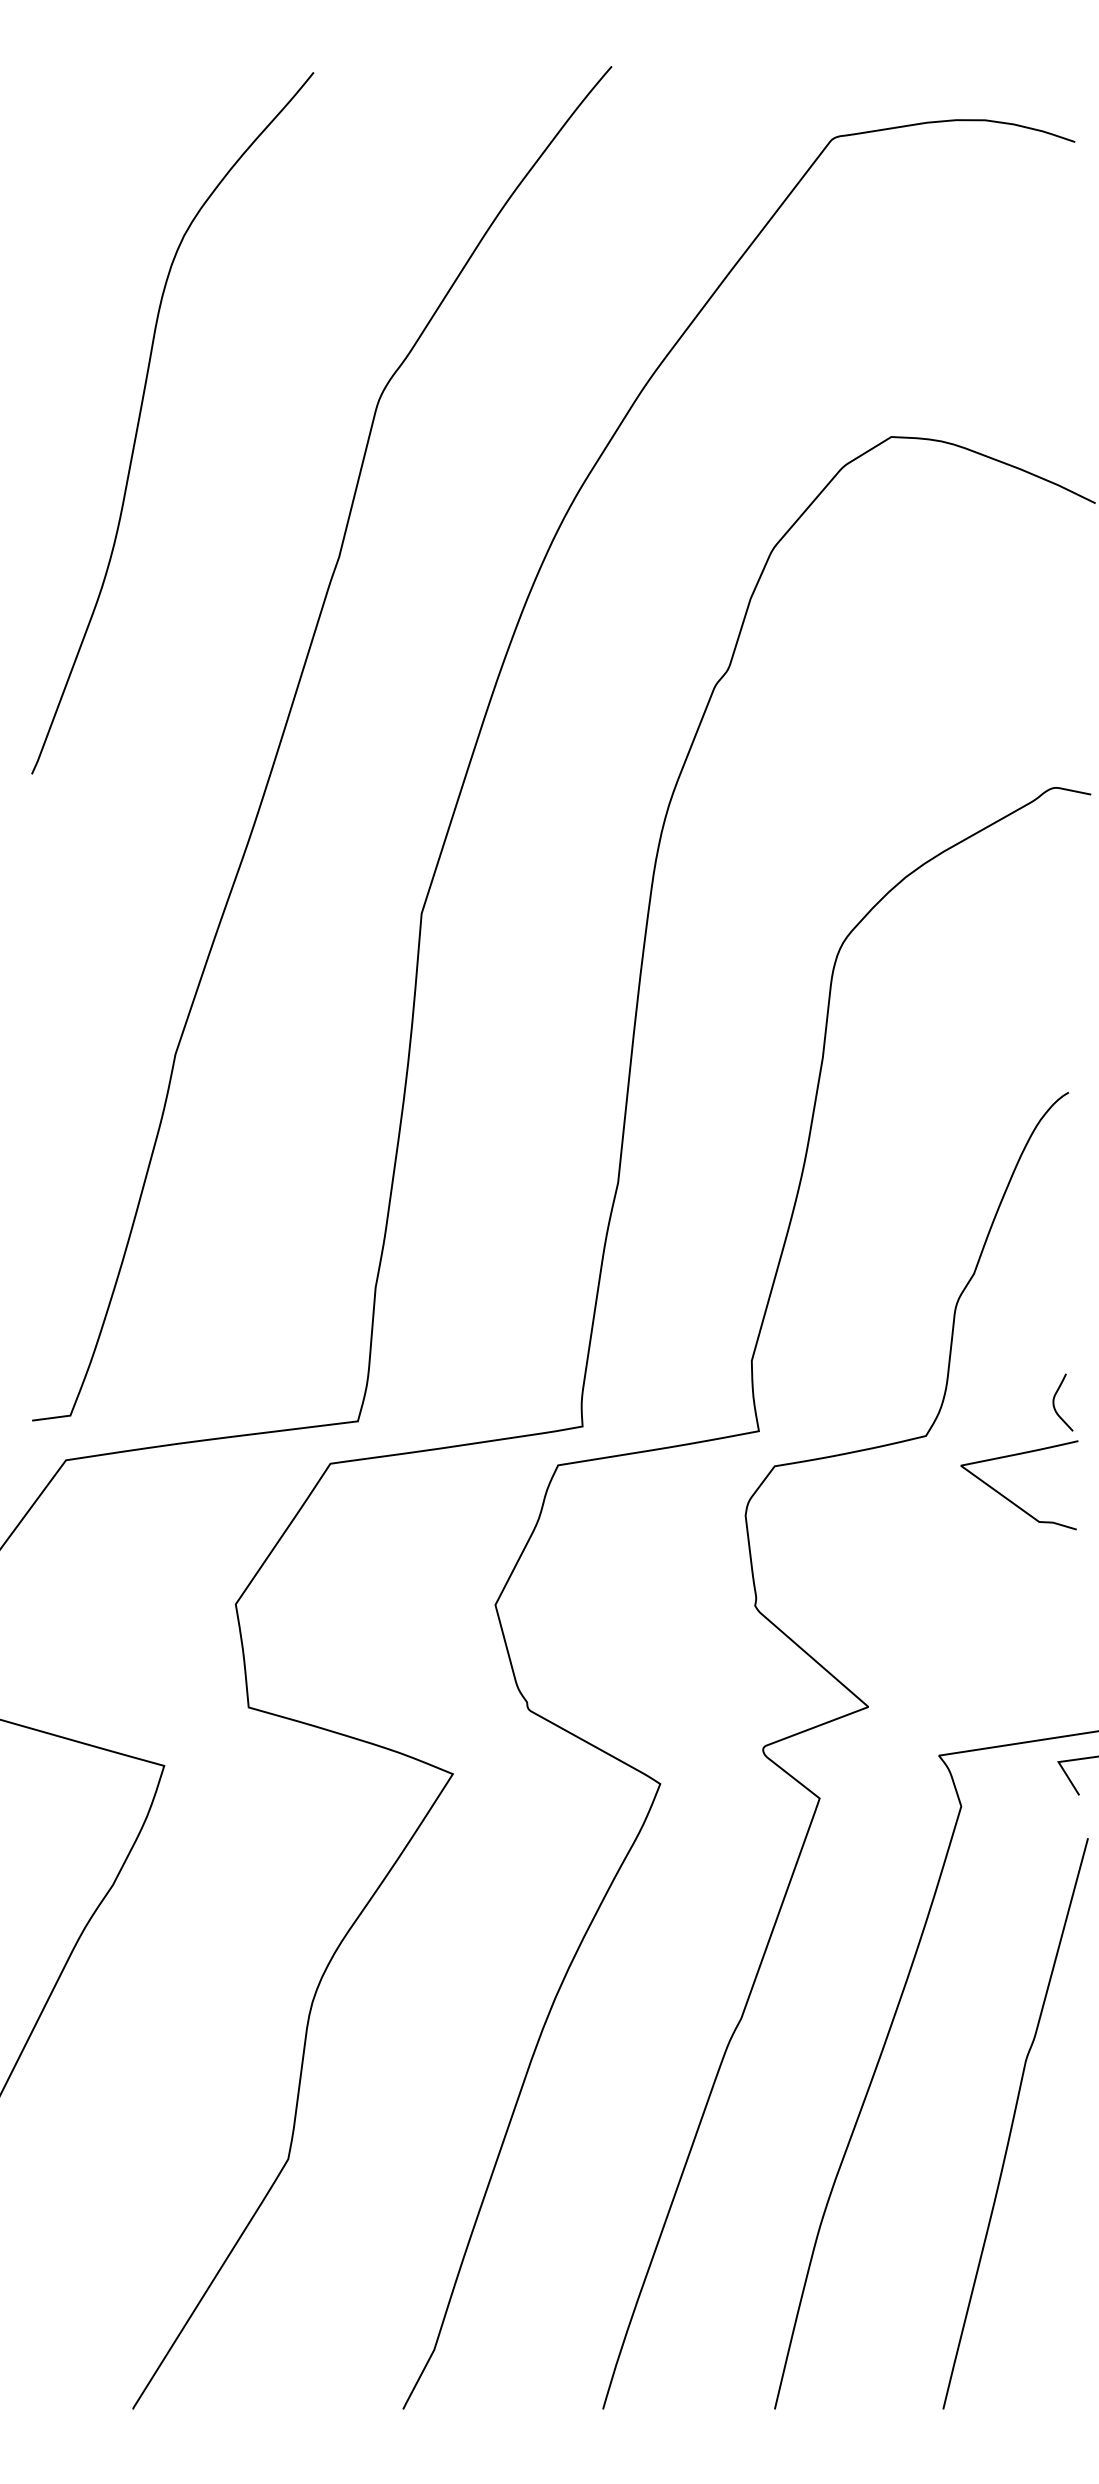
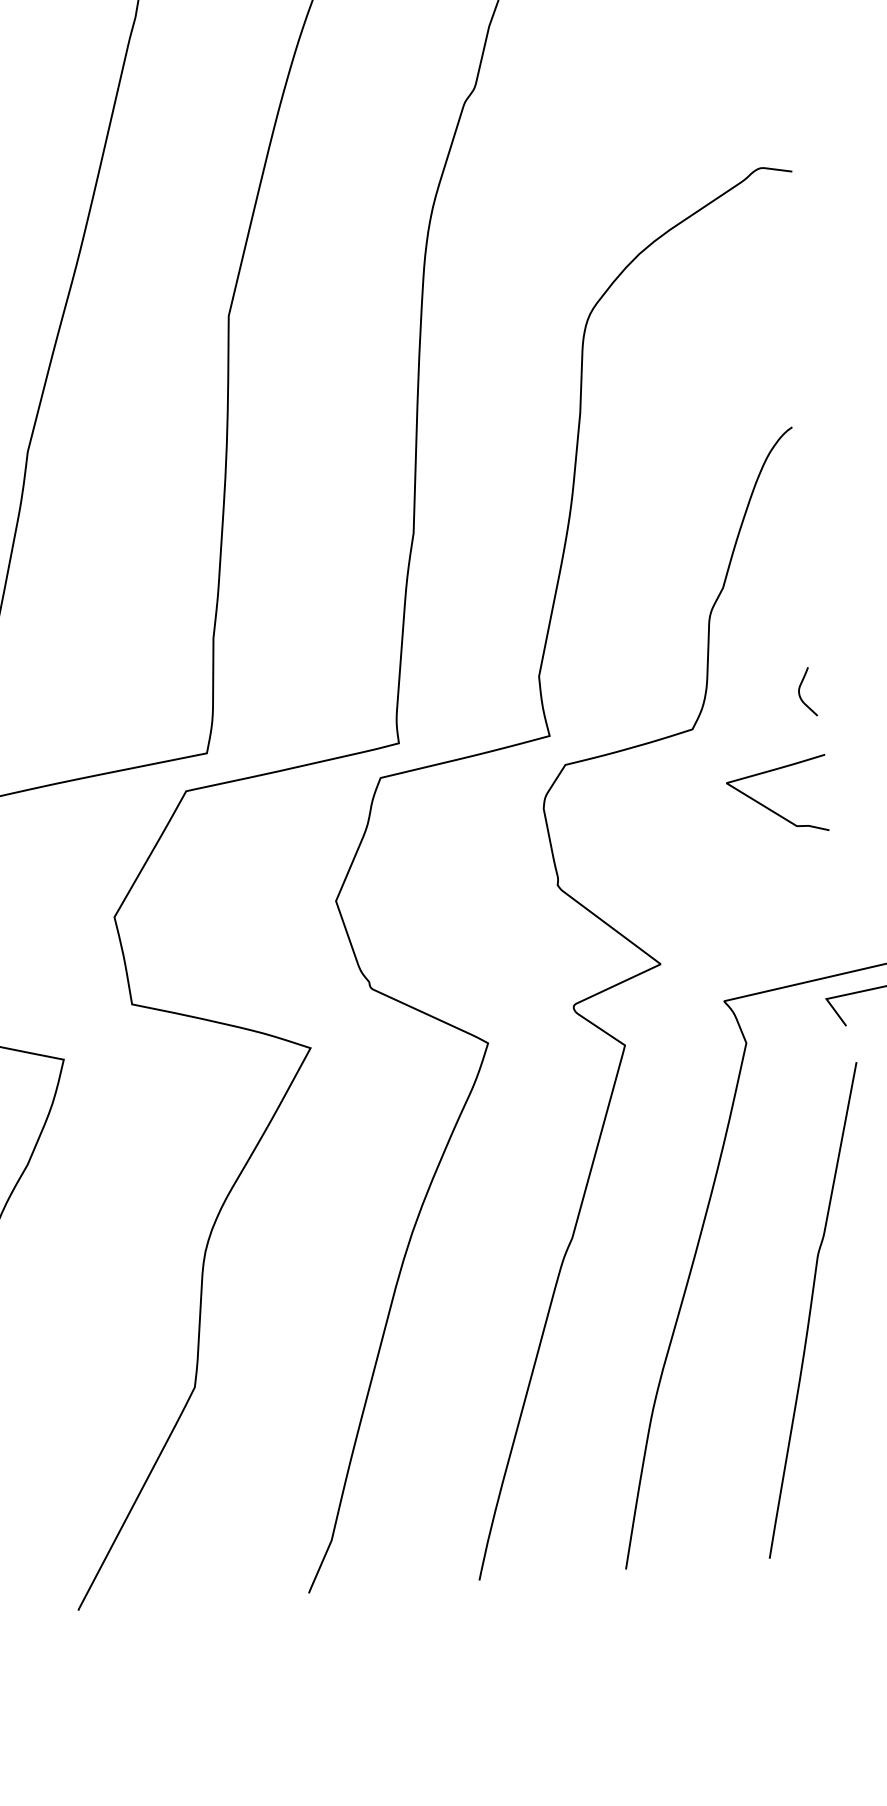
curve: (1011, 1500) -> (771, 809), moved

